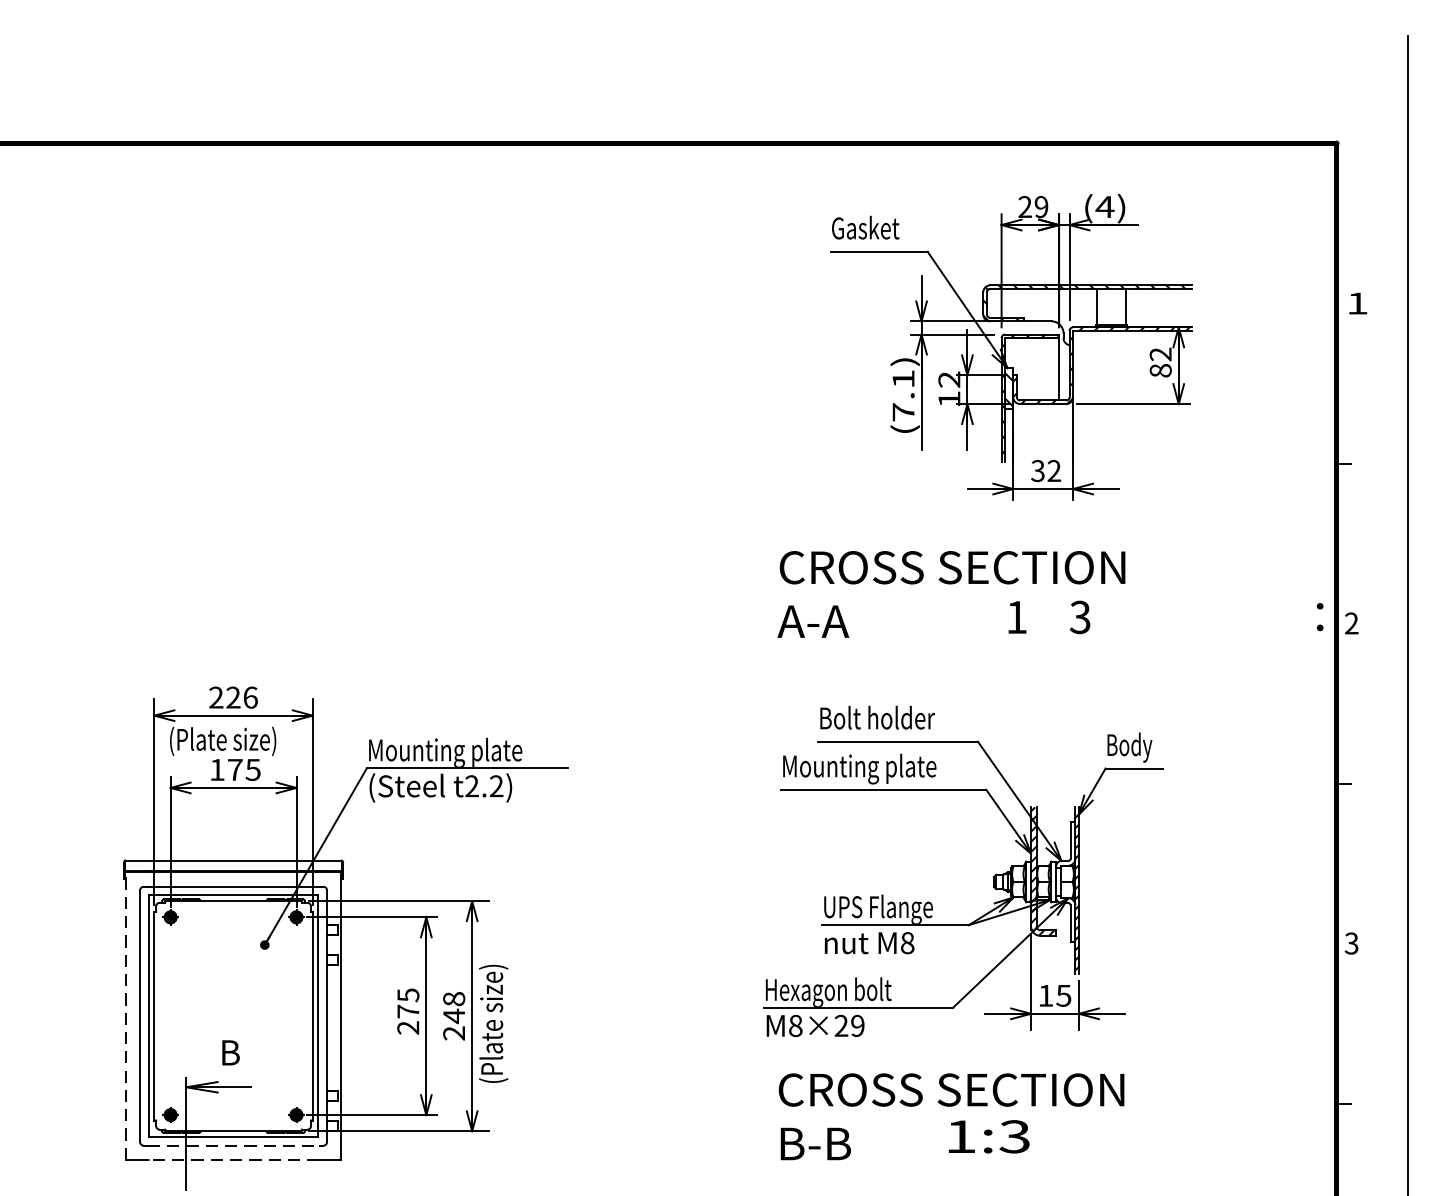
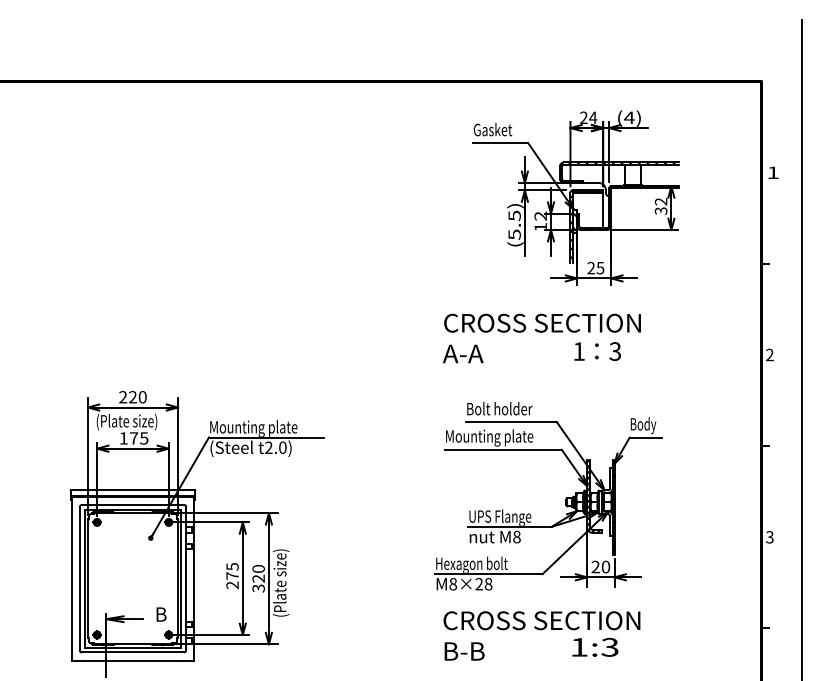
text: (1042, 206) -> (593, 117), 29 -> 24
text: (1161, 369) -> (661, 210), 82 -> 32
text: (903, 396) -> (514, 225), (7.1) -> (5.5)
text: (1045, 469) -> (595, 267), 32 -> 25
text: (1319, 617) -> (596, 351), moved
text: (250, 698) -> (142, 397), 226 -> 220
text: (496, 785) -> (282, 447), t2.2) -> t2.0)
text: (1054, 994) -> (600, 566), 15 -> 20
line: (125, 1015) -> (71, 578), dashed -> solid
text: (453, 1015) -> (258, 578), 248 -> 320
text: (857, 1026) -> (488, 584), M8×29 -> M8×28
text: (230, 1052) -> (161, 614), moved
text: (989, 1135) -> (595, 646), moved
line: (234, 1145) -> (133, 652), dashed -> solid
line: (234, 1159) -> (133, 660), dashed -> solid

